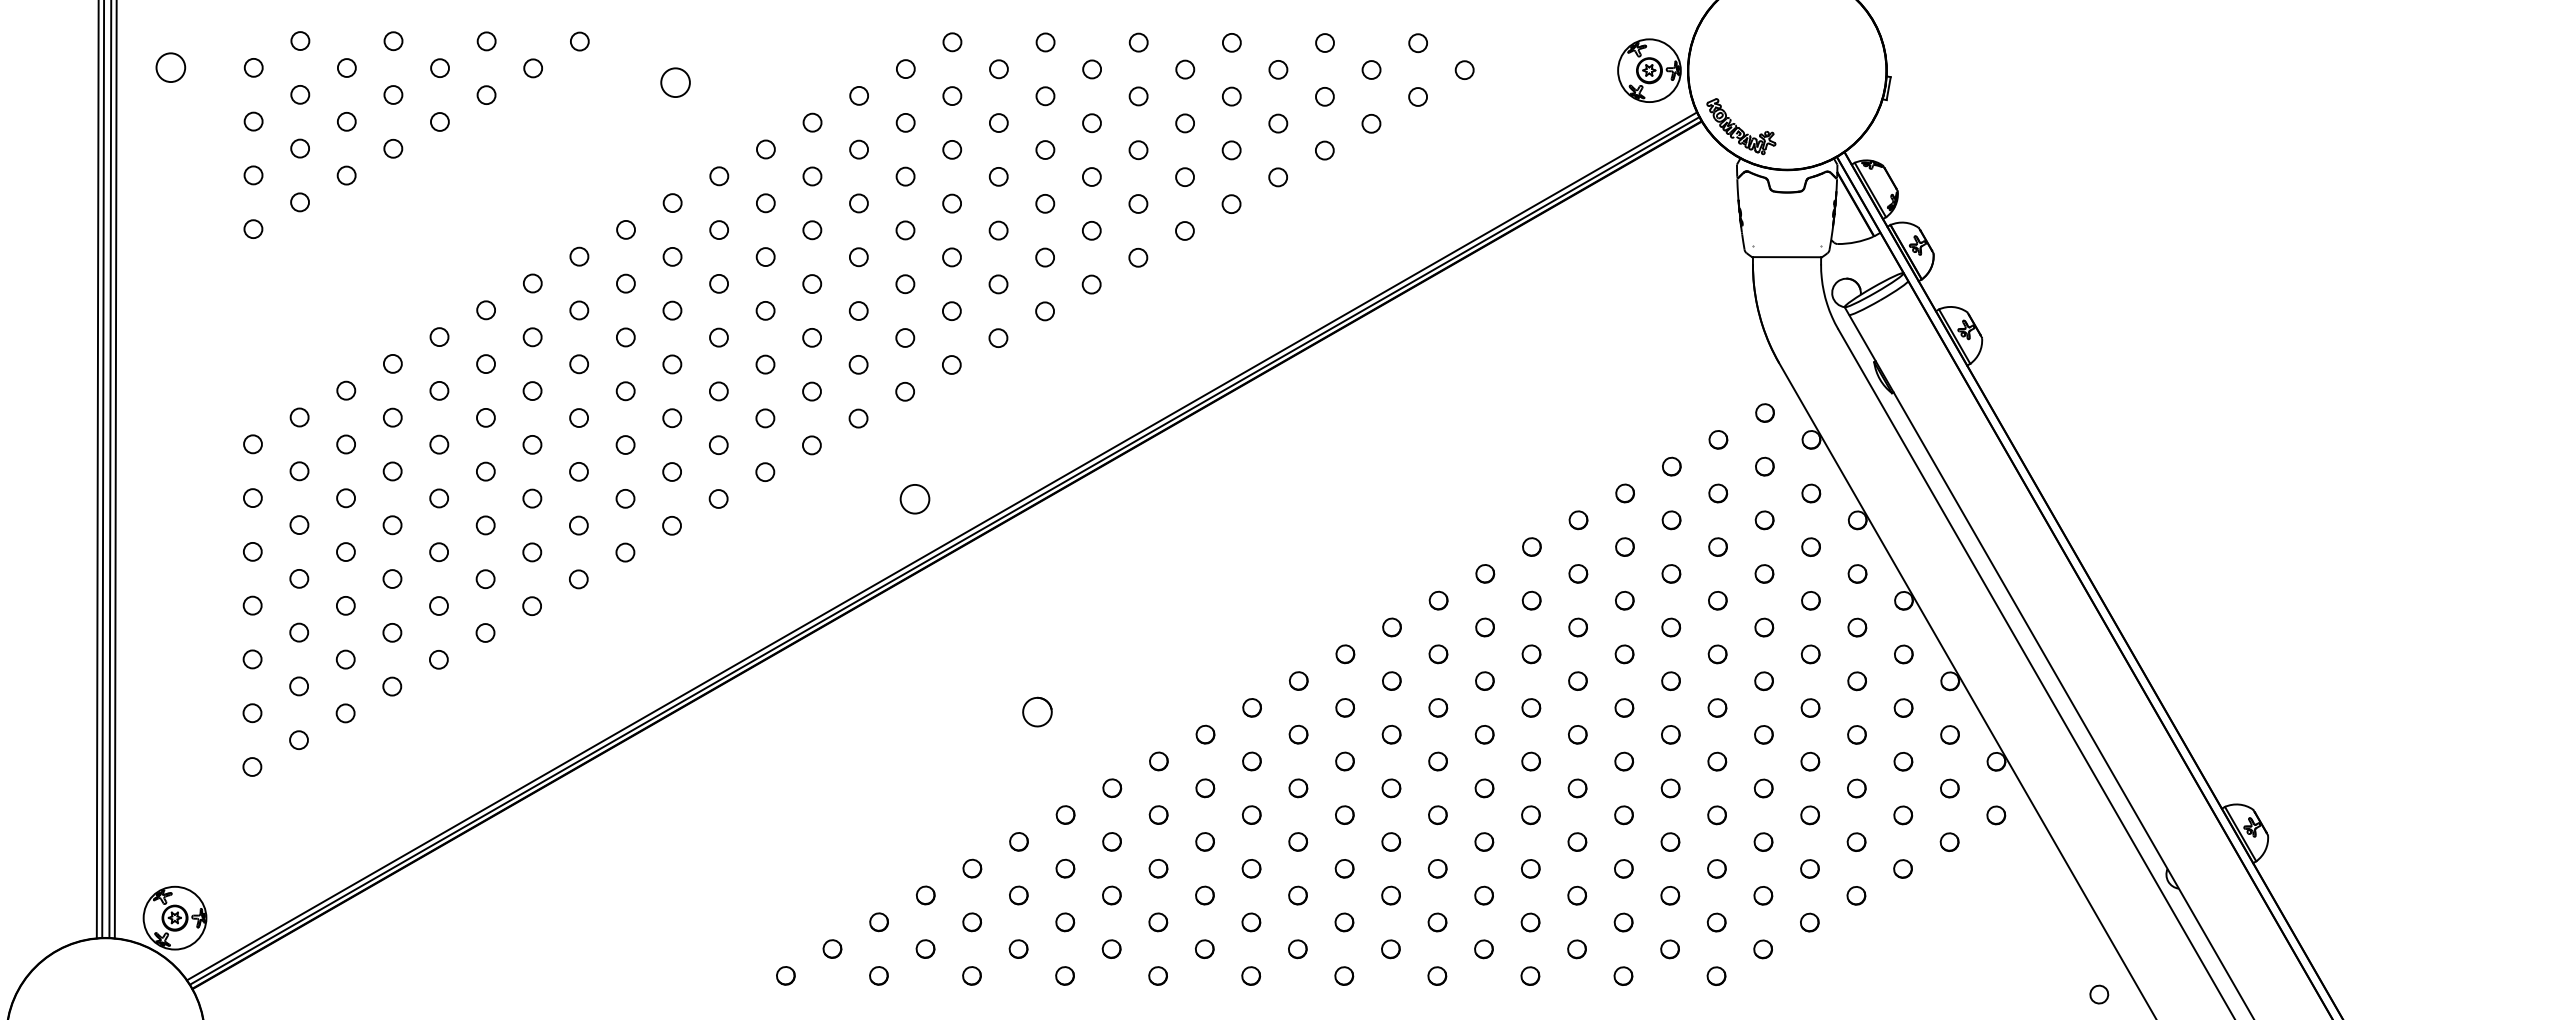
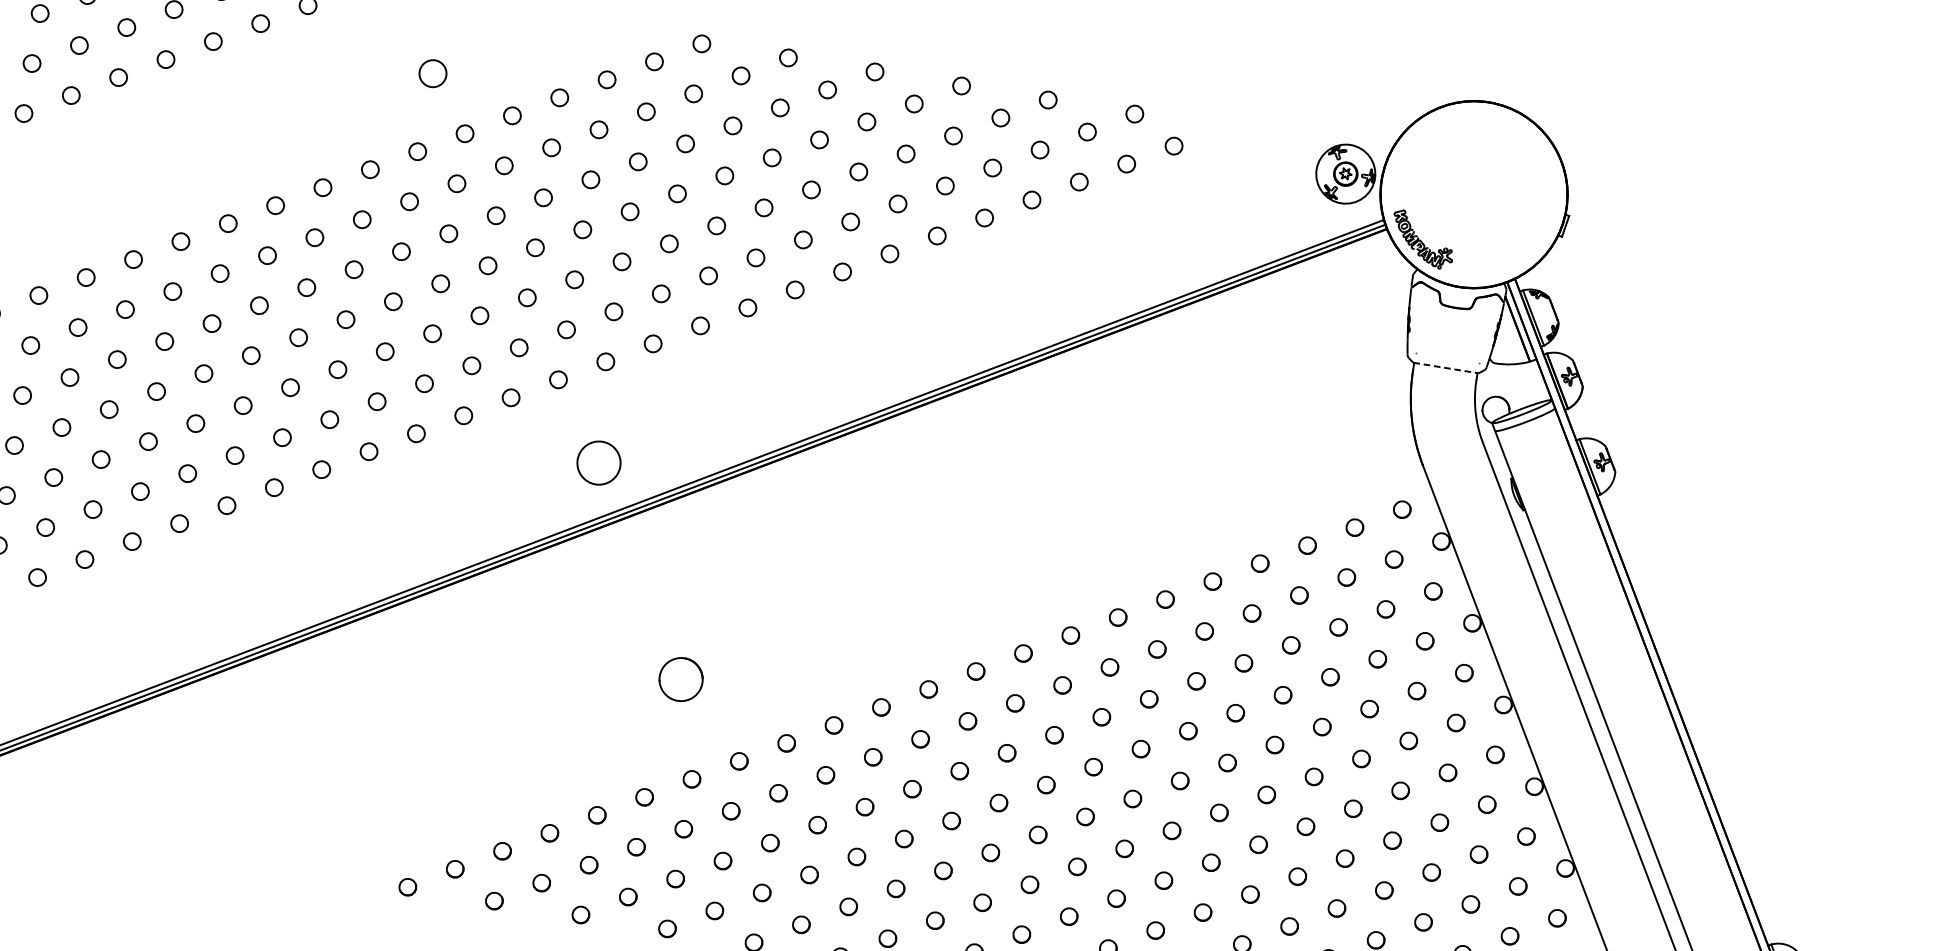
circle: (675, 82) -> (432, 73), moved
line: (1787, 257) -> (1446, 368), solid -> dashed
circle: (914, 499) -> (598, 463), size x1.6
part: (1037, 711) -> (681, 678), size x1.6

